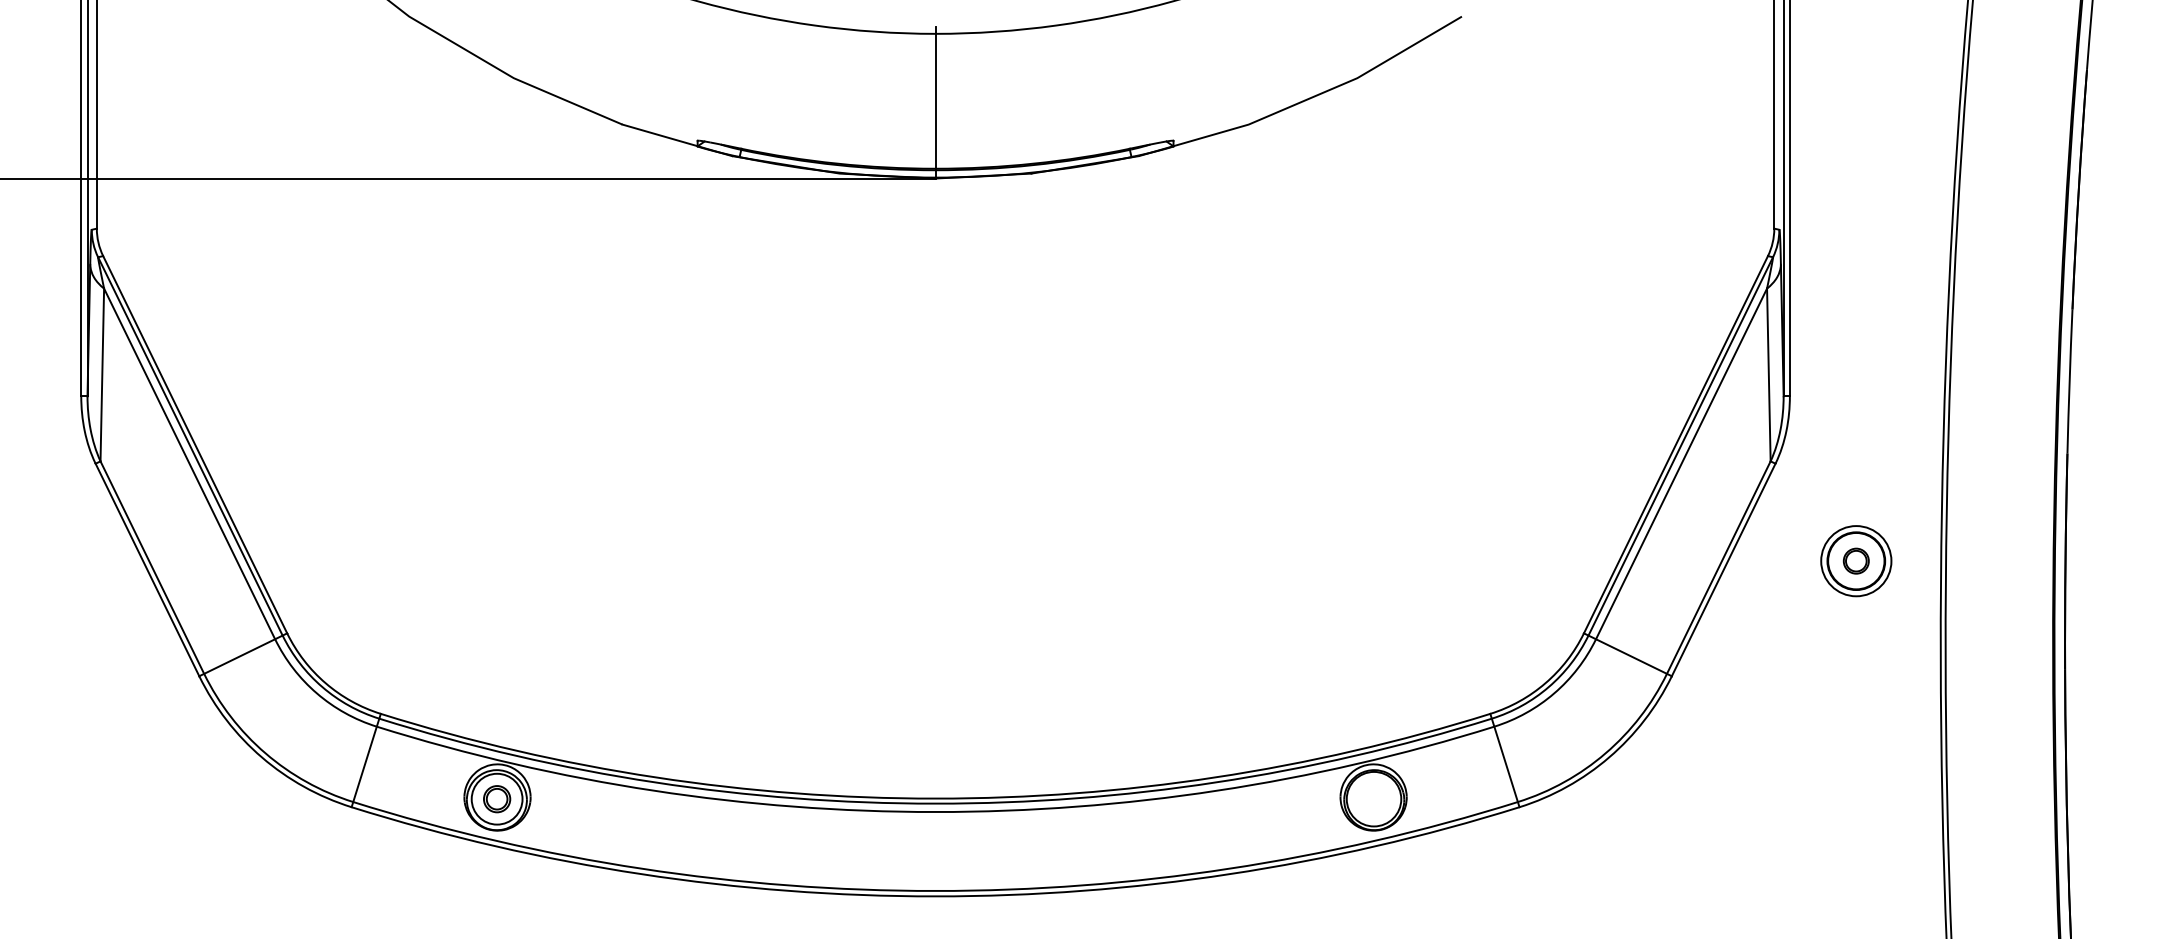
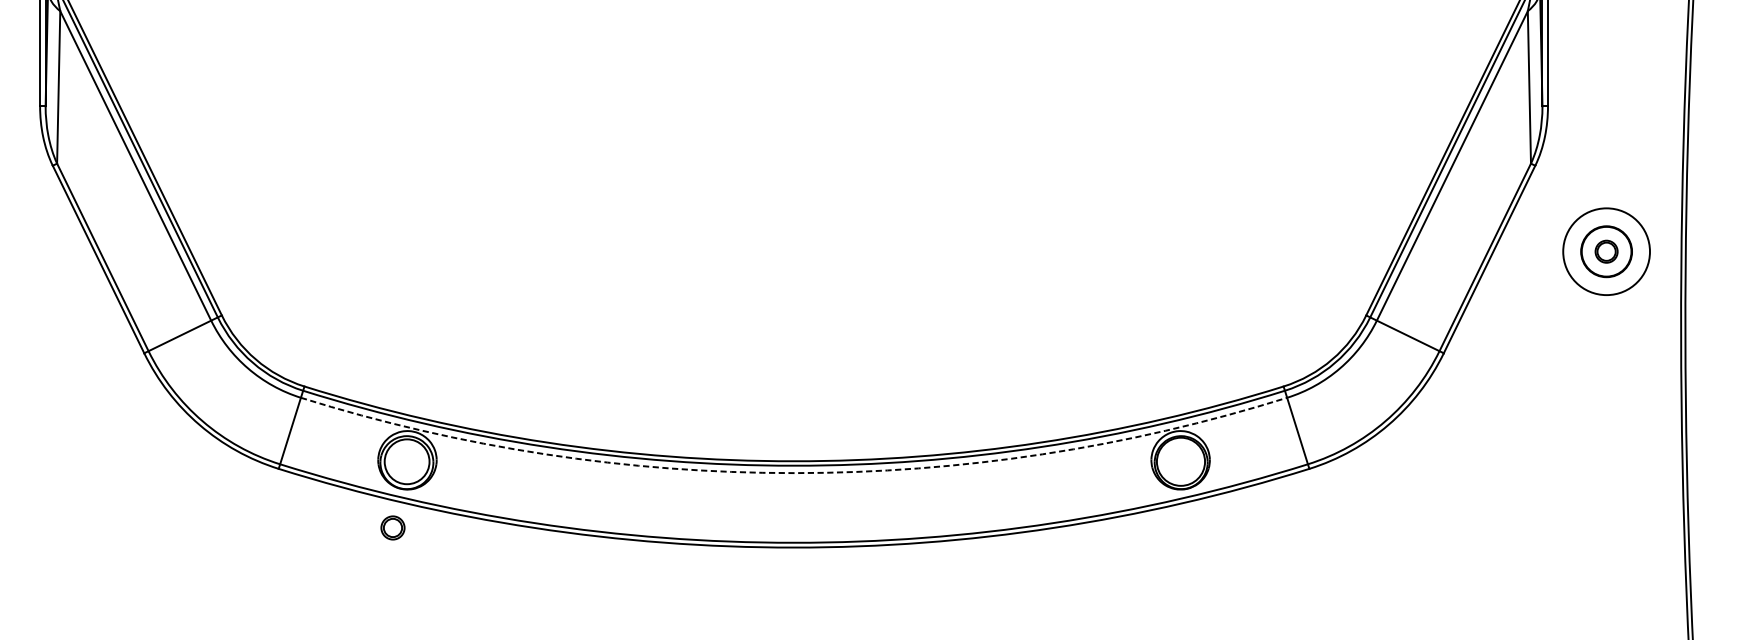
circle: (1856, 561) -> (1606, 252), size x1.4
part: (497, 799) -> (393, 528), moved
arc: (935, 812) -> (793, 473), solid -> dashed

